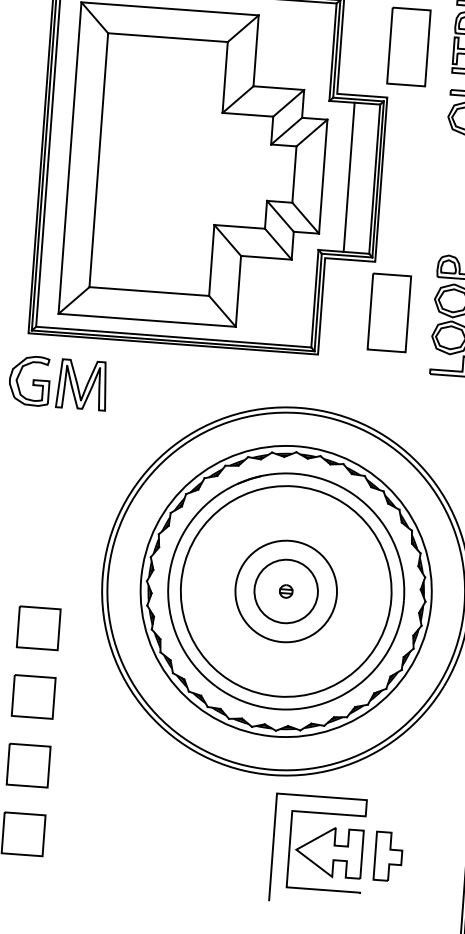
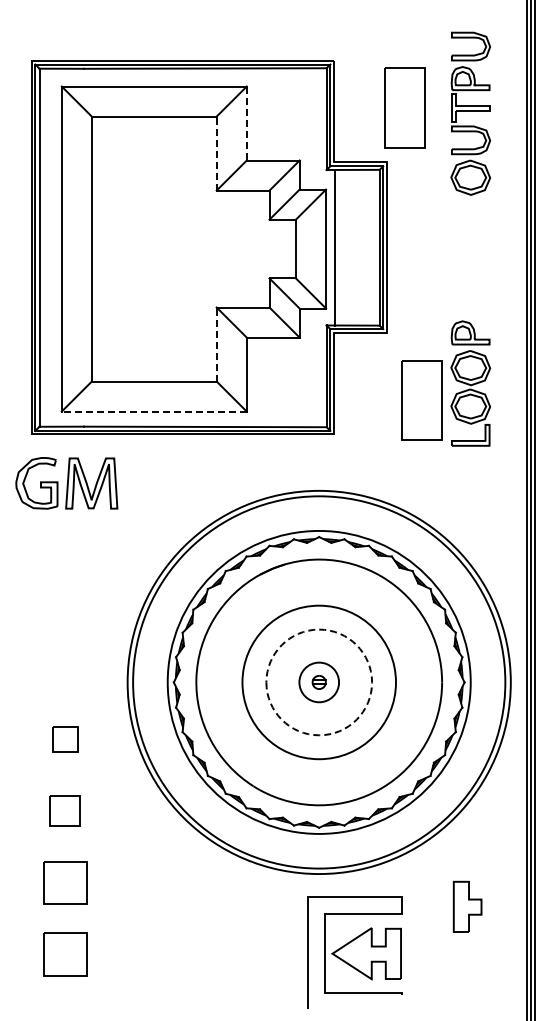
line: (255, 50) -> (246, 123), solid -> dashed
line: (225, 77) -> (216, 153), solid -> dashed
line: (349, 177) -> (335, 247), moved
line: (211, 260) -> (216, 344), solid -> dashed
part: (388, 312) -> (421, 400), moved
line: (146, 320) -> (153, 411), solid -> dashed
circle: (285, 591) -> (318, 682), size x0.7
circle: (286, 591) -> (319, 682), size x0.6
circle: (286, 591) -> (319, 682), solid -> dashed
part: (39, 628) -> (65, 739), size x0.6
part: (34, 697) -> (65, 811), size x0.7
part: (317, 850) -> (354, 952), moved
part: (388, 856) -> (467, 906), moved

